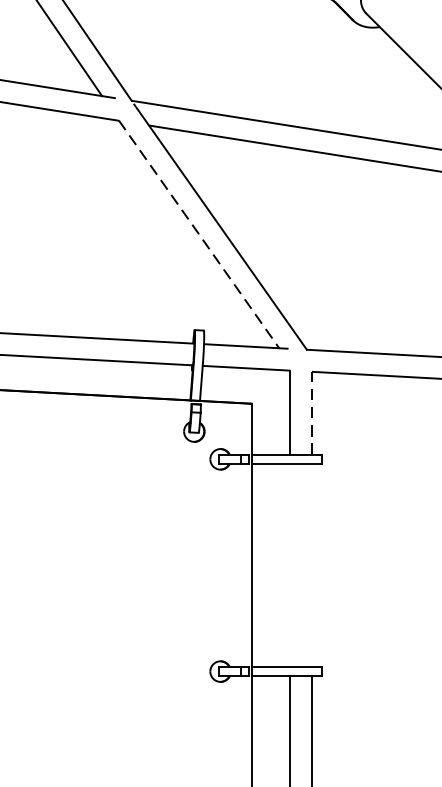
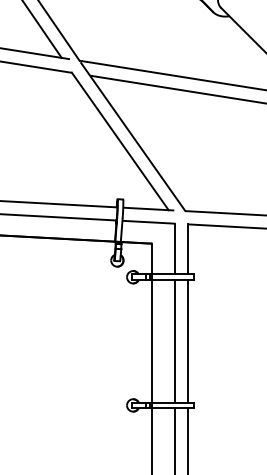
line: (199, 234) -> (120, 141), dashed -> solid
line: (312, 411) -> (188, 248), dashed -> solid
line: (290, 565) -> (175, 341), added
line: (312, 565) -> (188, 341), added

